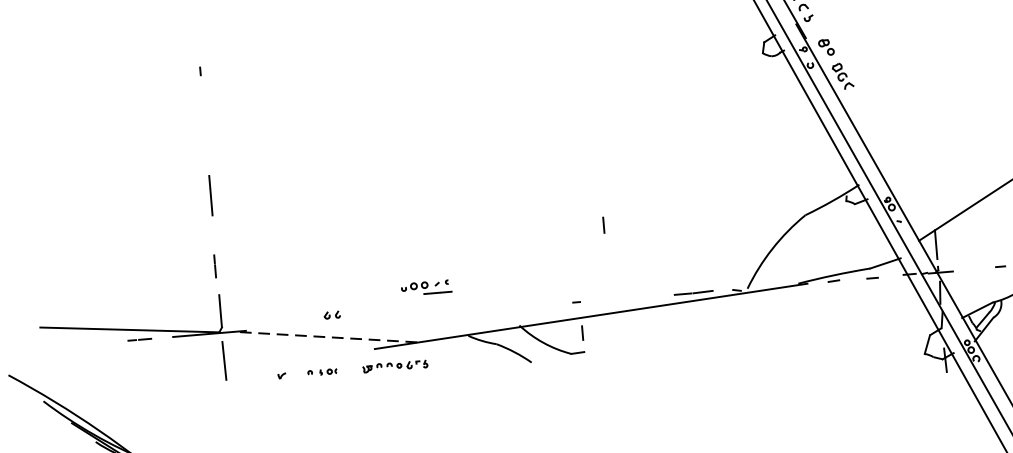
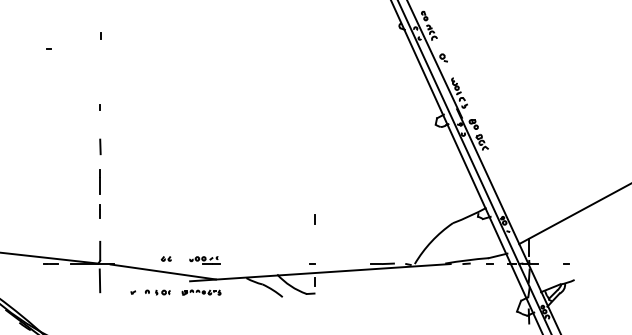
line: (206, 136) -> (100, 146), added
line: (603, 225) -> (314, 219), moved
line: (214, 267) -> (99, 211), moved
part: (425, 287) -> (204, 260), moved
line: (329, 338) -> (163, 272), dashed -> solid
part: (322, 372) -> (157, 292), size x1.43

